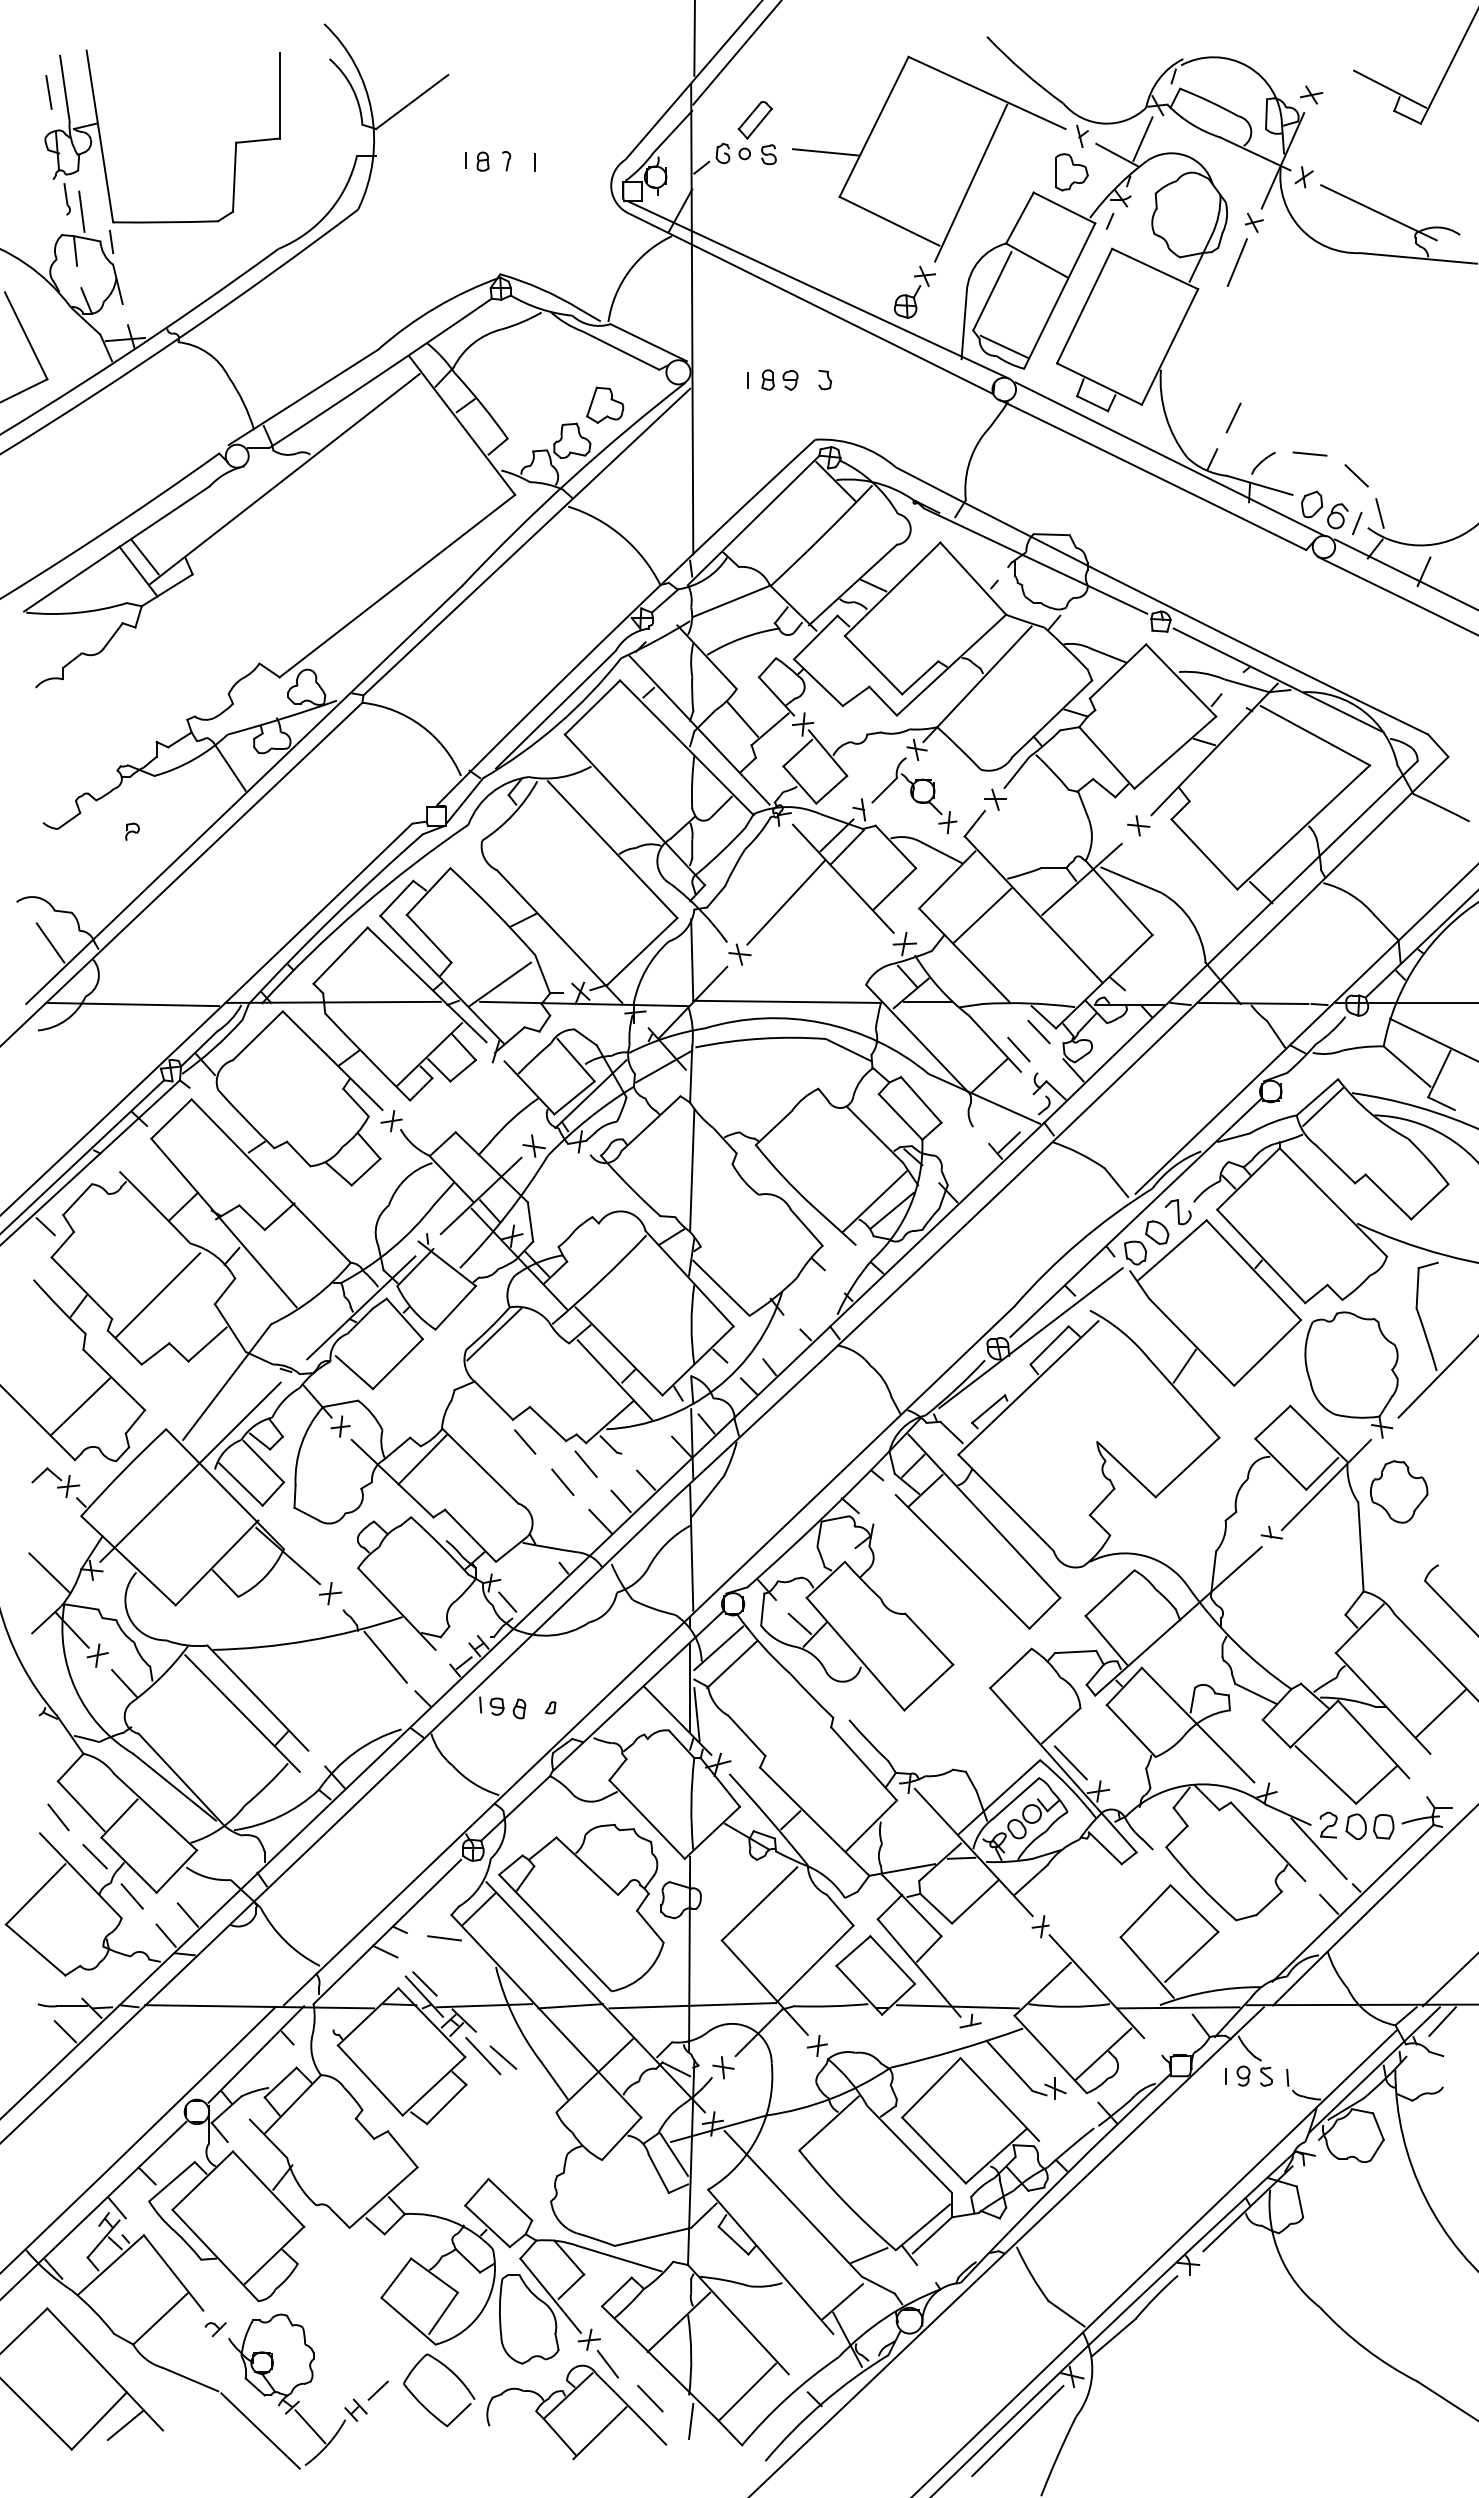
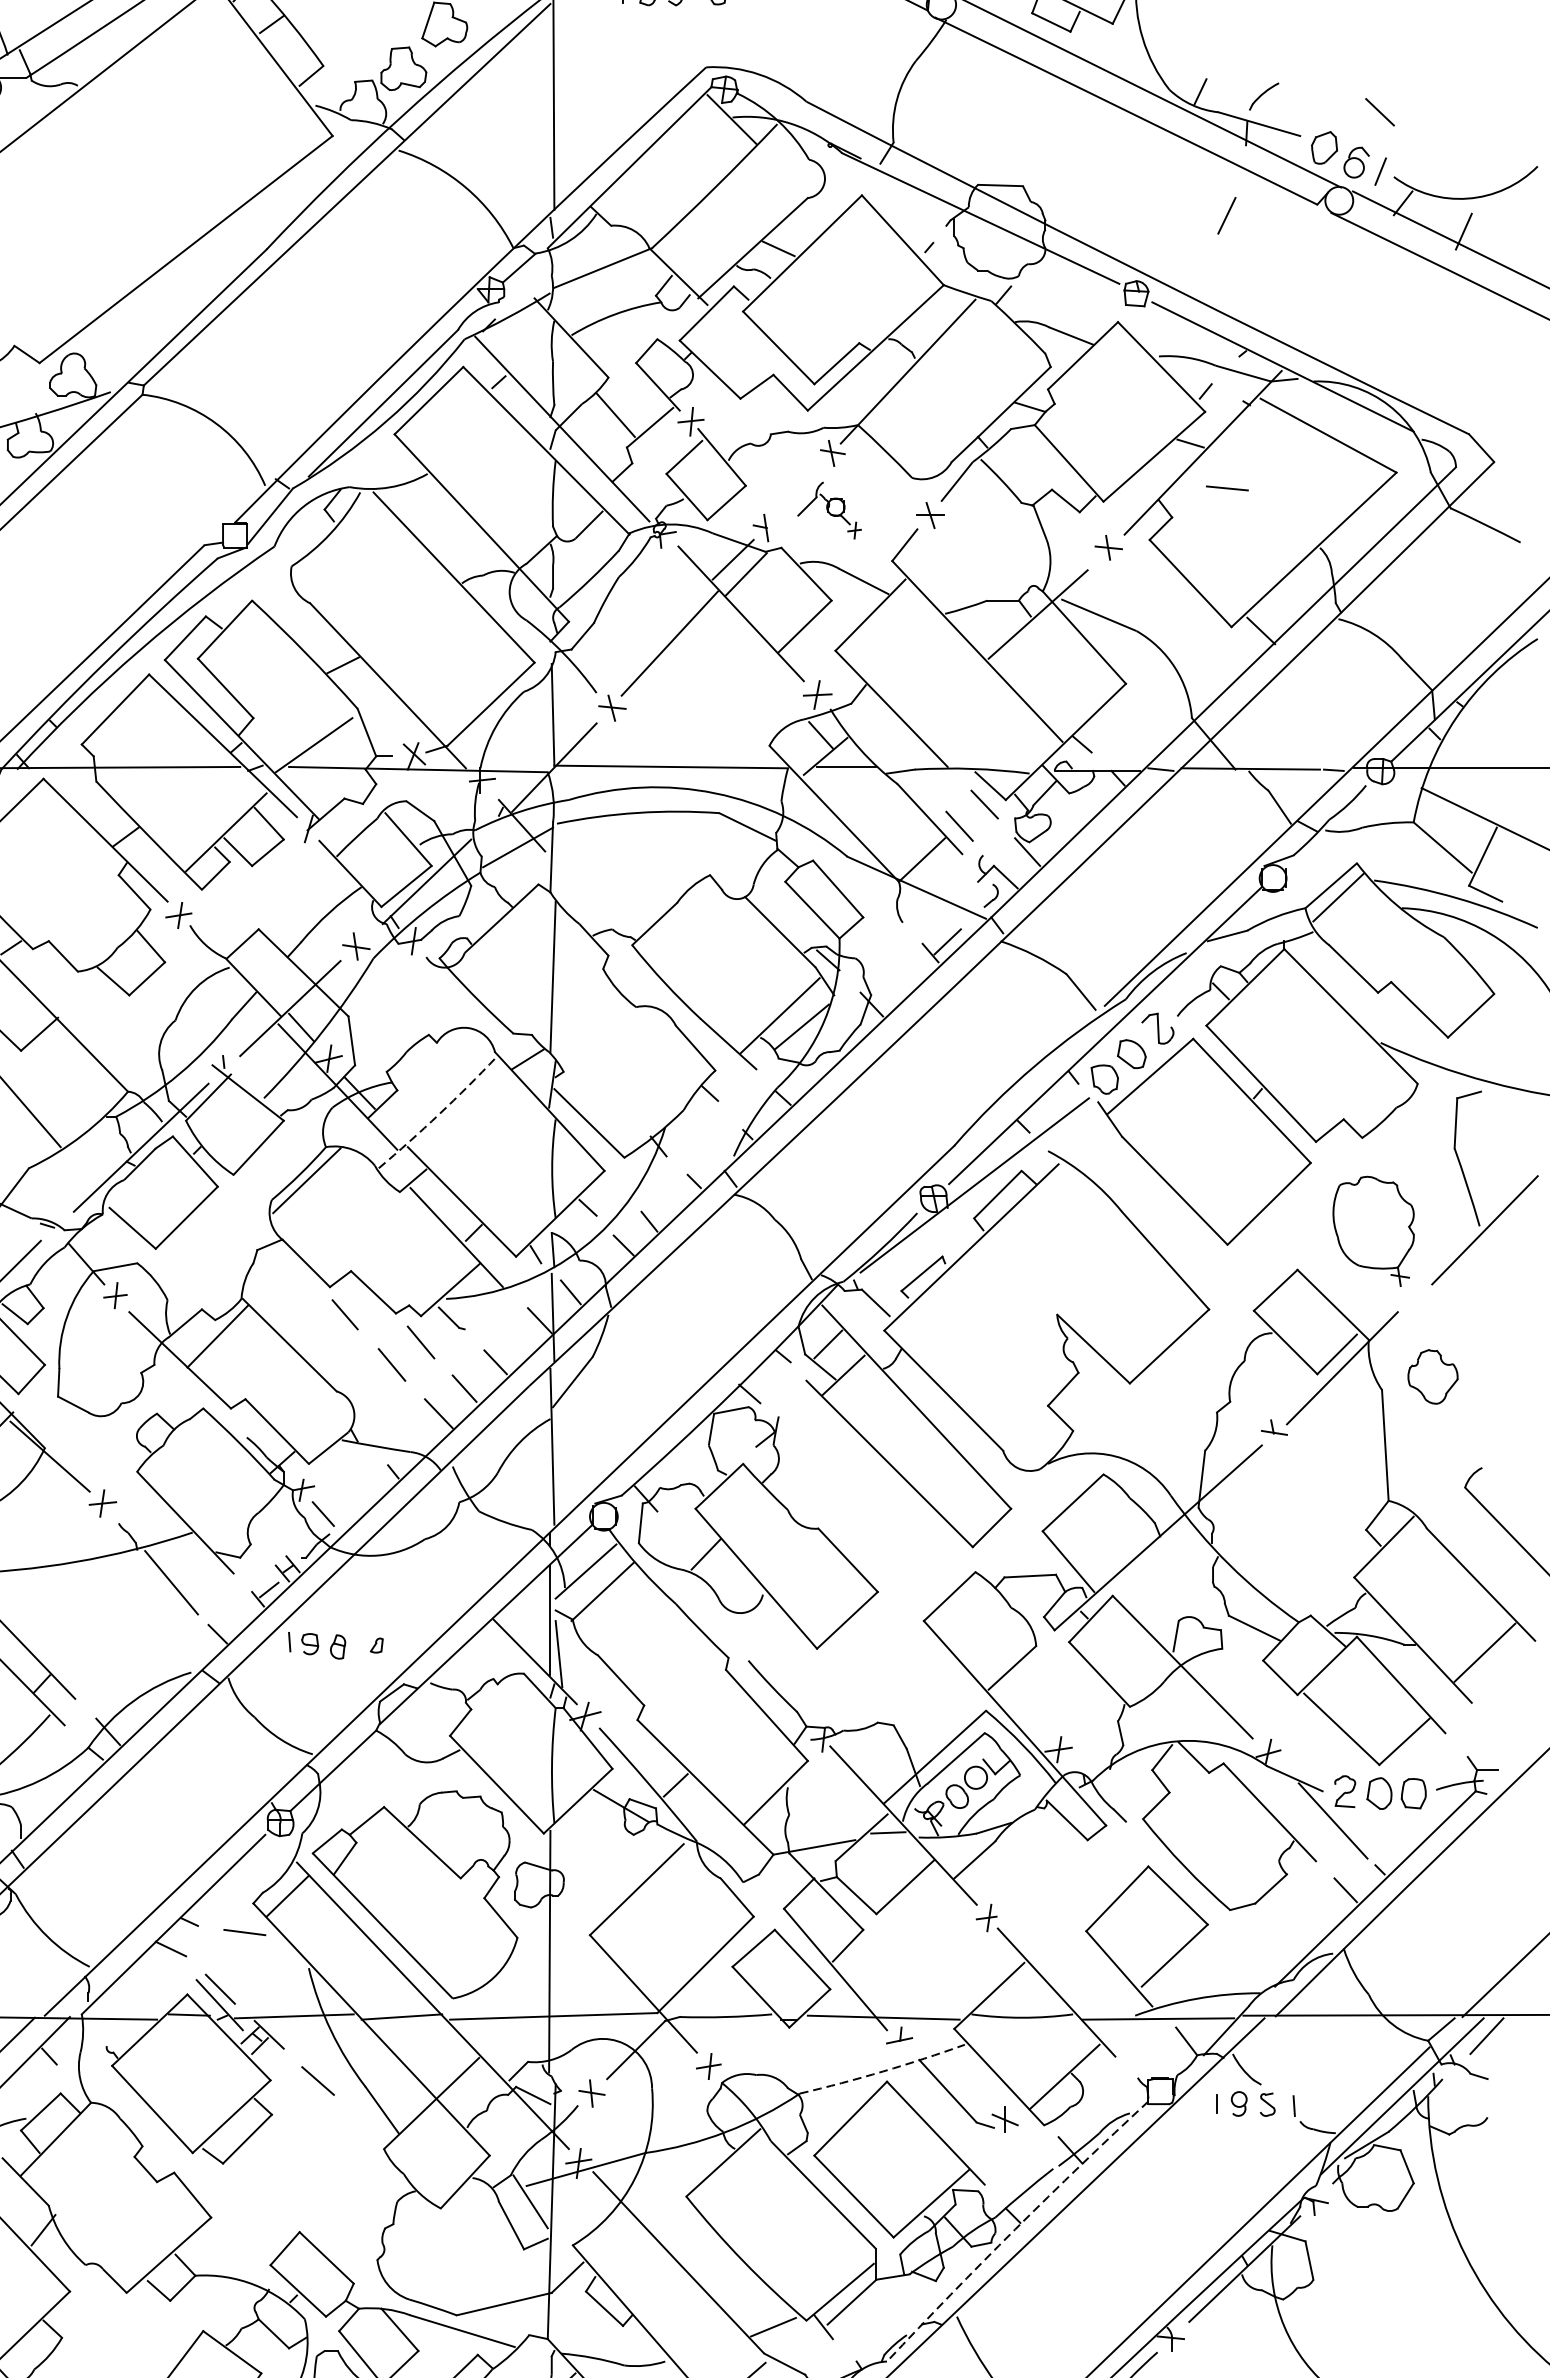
line: (1233, 417) -> (1226, 215), moved
line: (1309, 453) -> (1226, 487), moved
line: (1379, 513) -> (1408, 159), removed
part: (914, 795) -> (829, 510), size x0.6
line: (982, 915) -> (914, 659), removed
arc: (600, 1281) -> (438, 1114), solid -> dashed
line: (1184, 1365) -> (1165, 1219), removed
part: (1351, 1374) -> (1373, 1230), size x0.7
part: (1399, 1491) -> (1433, 1376), size x0.7
line: (799, 1623) -> (686, 1540), removed
line: (1070, 1762) -> (1023, 1713), removed
arc: (957, 2050) -> (883, 2072), solid -> dashed
line: (483, 2056) -> (293, 2079), removed
arc: (1063, 2176) -> (1015, 2228), solid -> dashed

